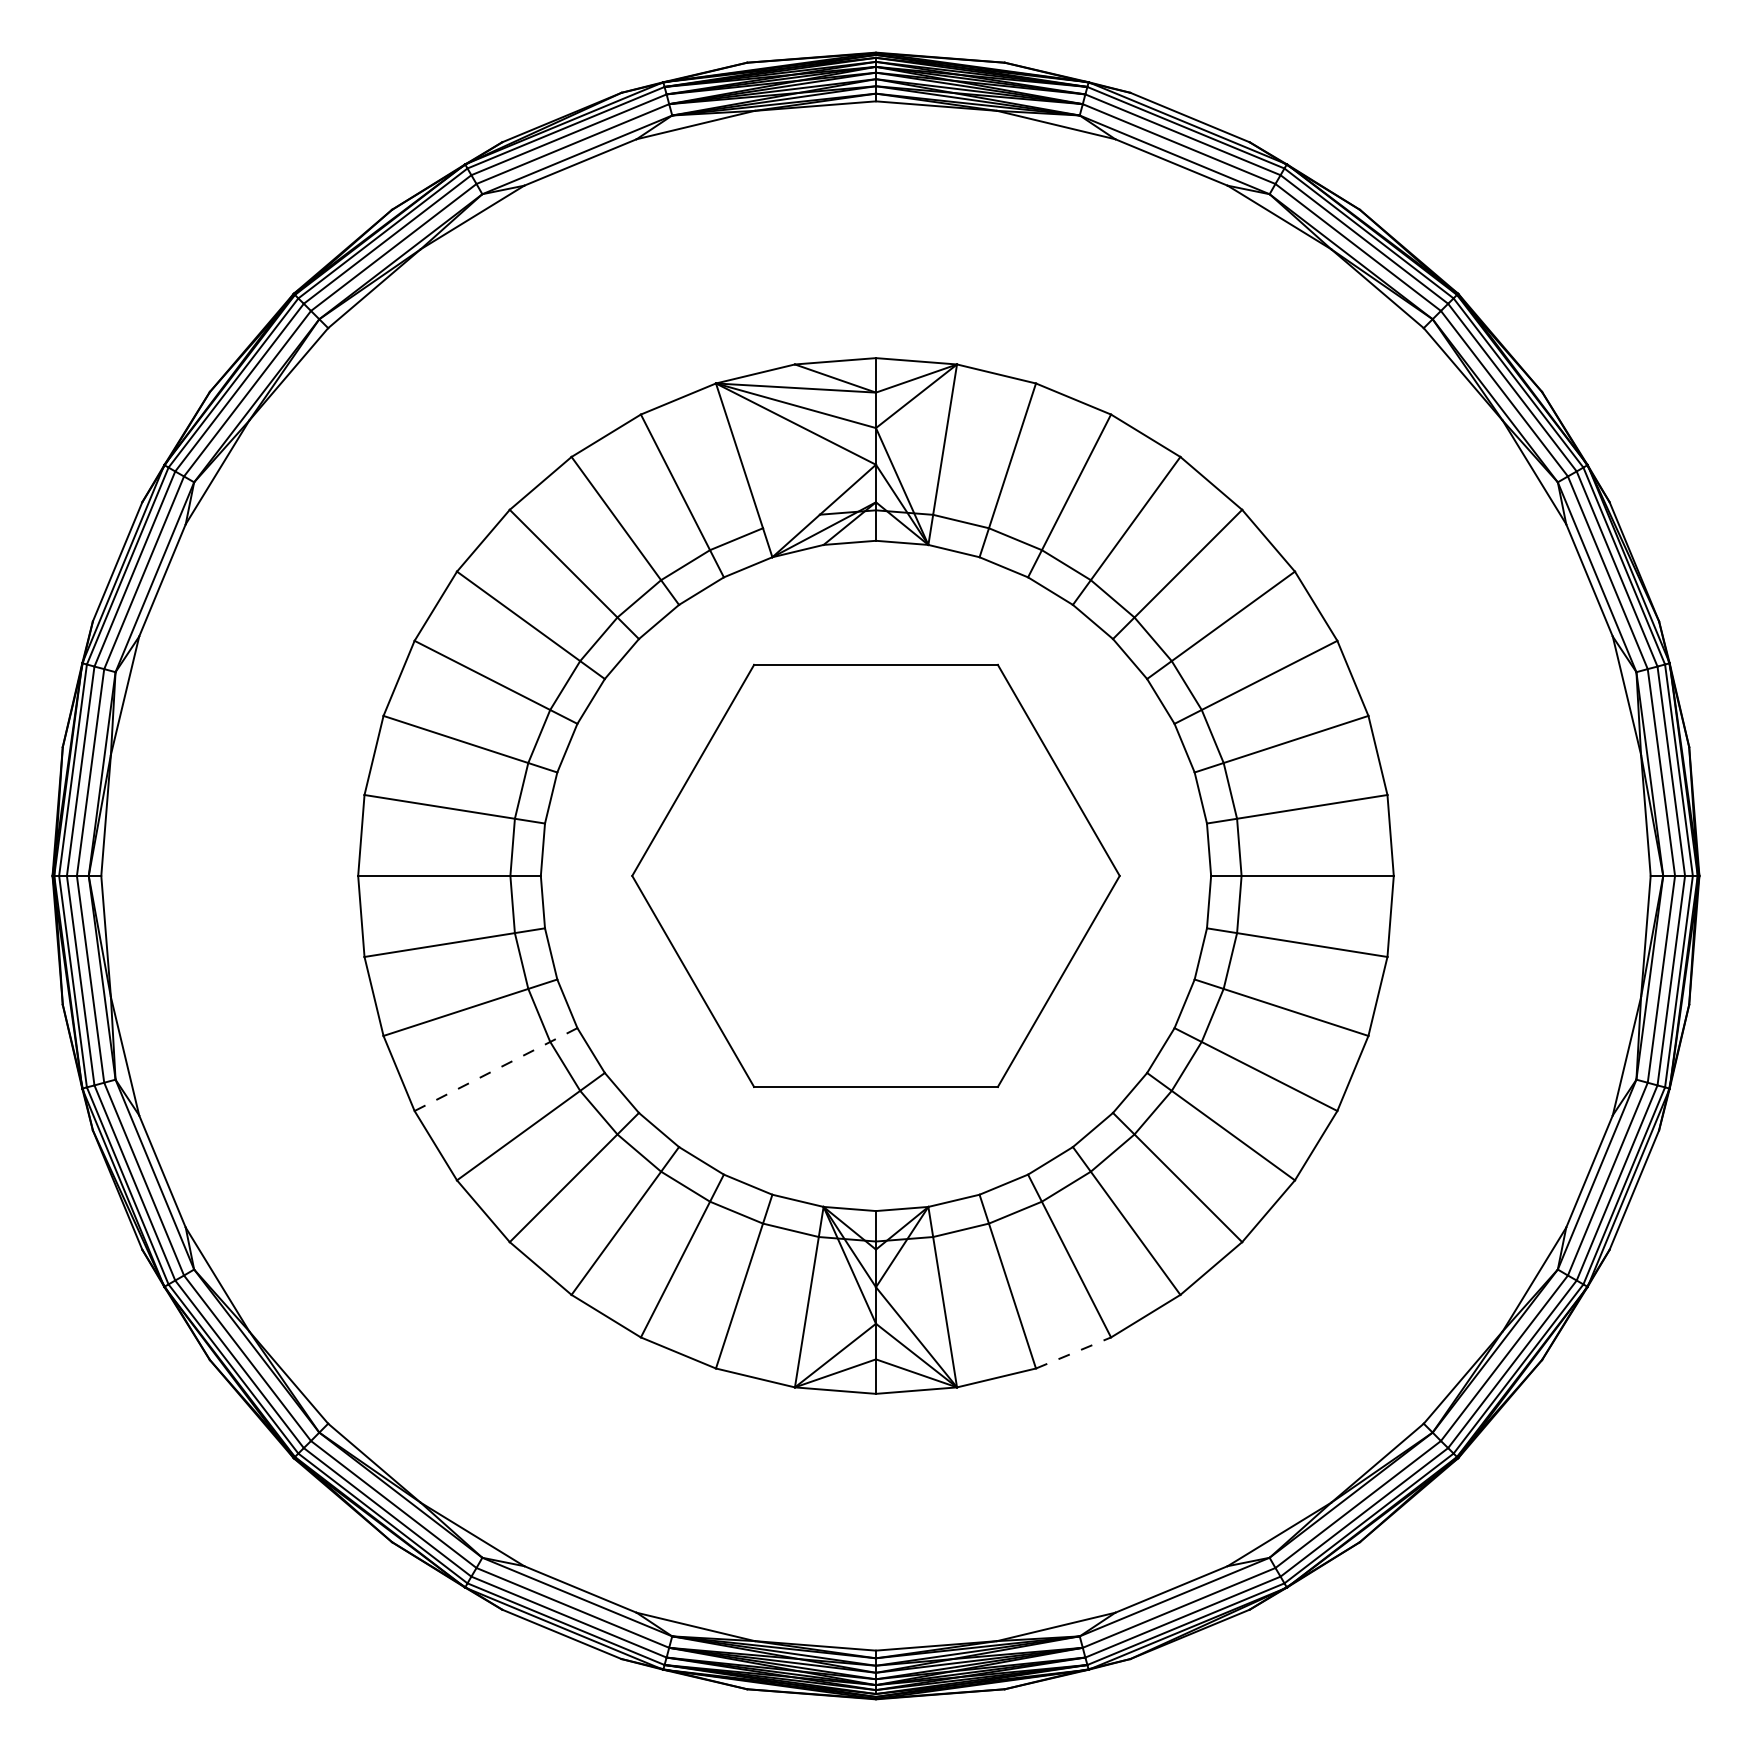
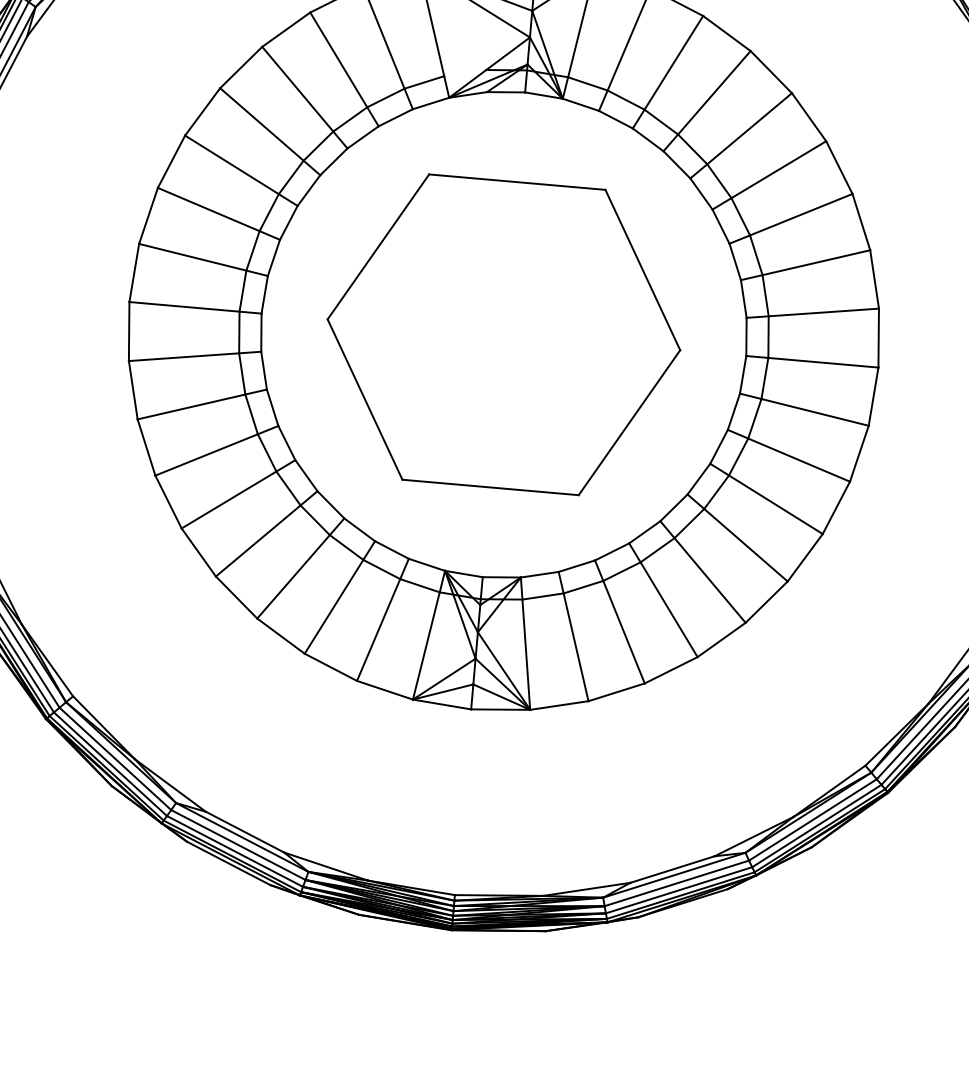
line: (496, 1069) -> (217, 450), dashed -> solid
line: (1073, 1352) -> (616, 691), dashed -> solid

